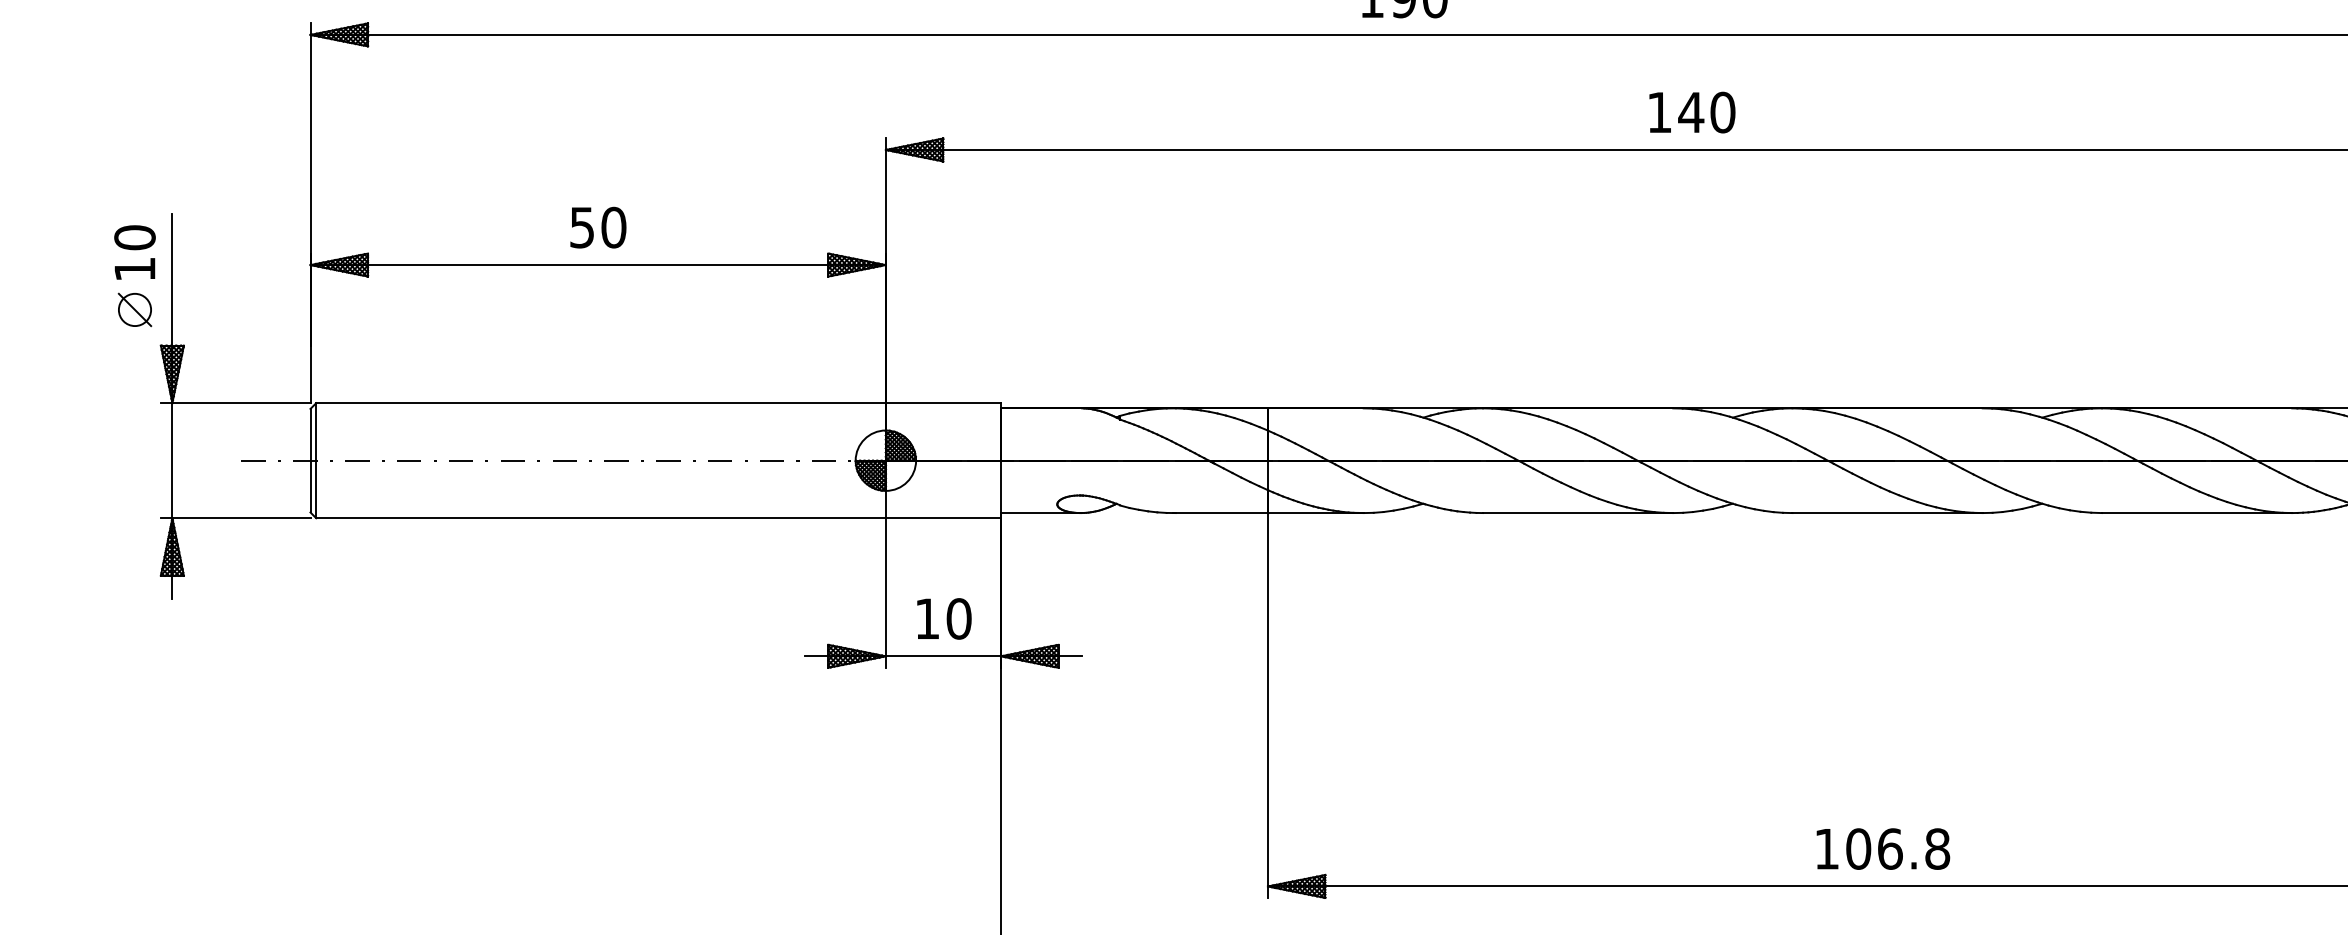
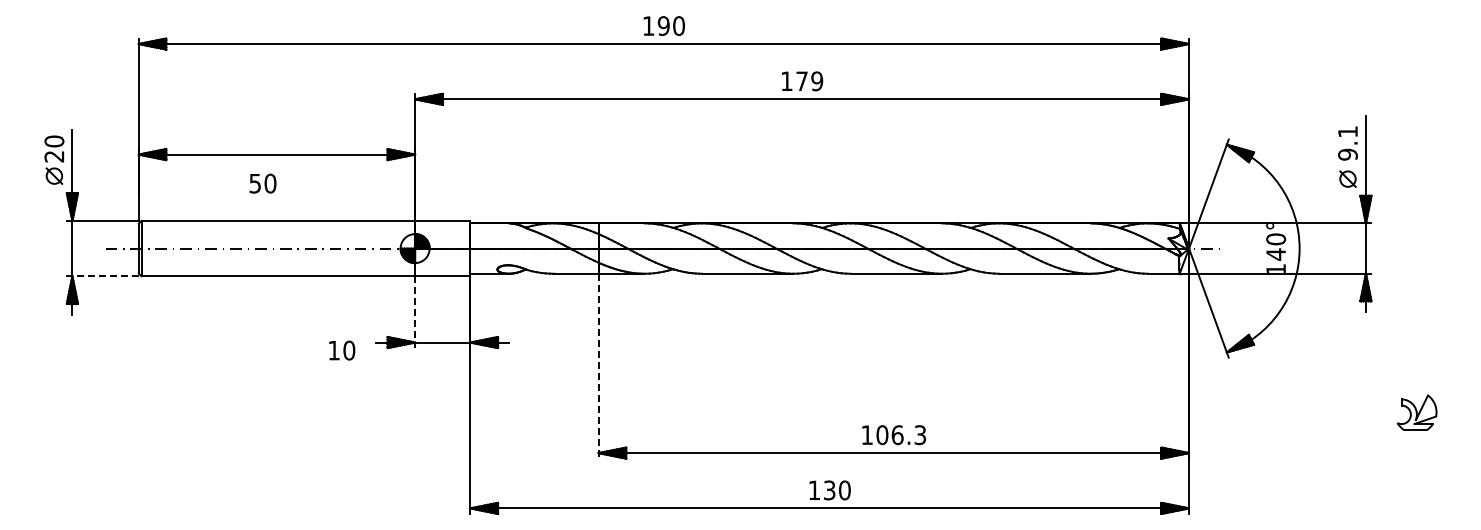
text: (1706, 112) -> (809, 81), 140 -> 179
text: (597, 227) -> (262, 183), moved
text: (133, 269) -> (53, 156), 10 -> 20
line: (241, 518) -> (105, 276), solid -> dashed
line: (886, 593) -> (415, 312), solid -> dashed
text: (944, 618) -> (342, 350), moved
line: (1267, 706) -> (598, 366), solid -> dashed
text: (1937, 849) -> (920, 435), 106.8 -> 106.3

